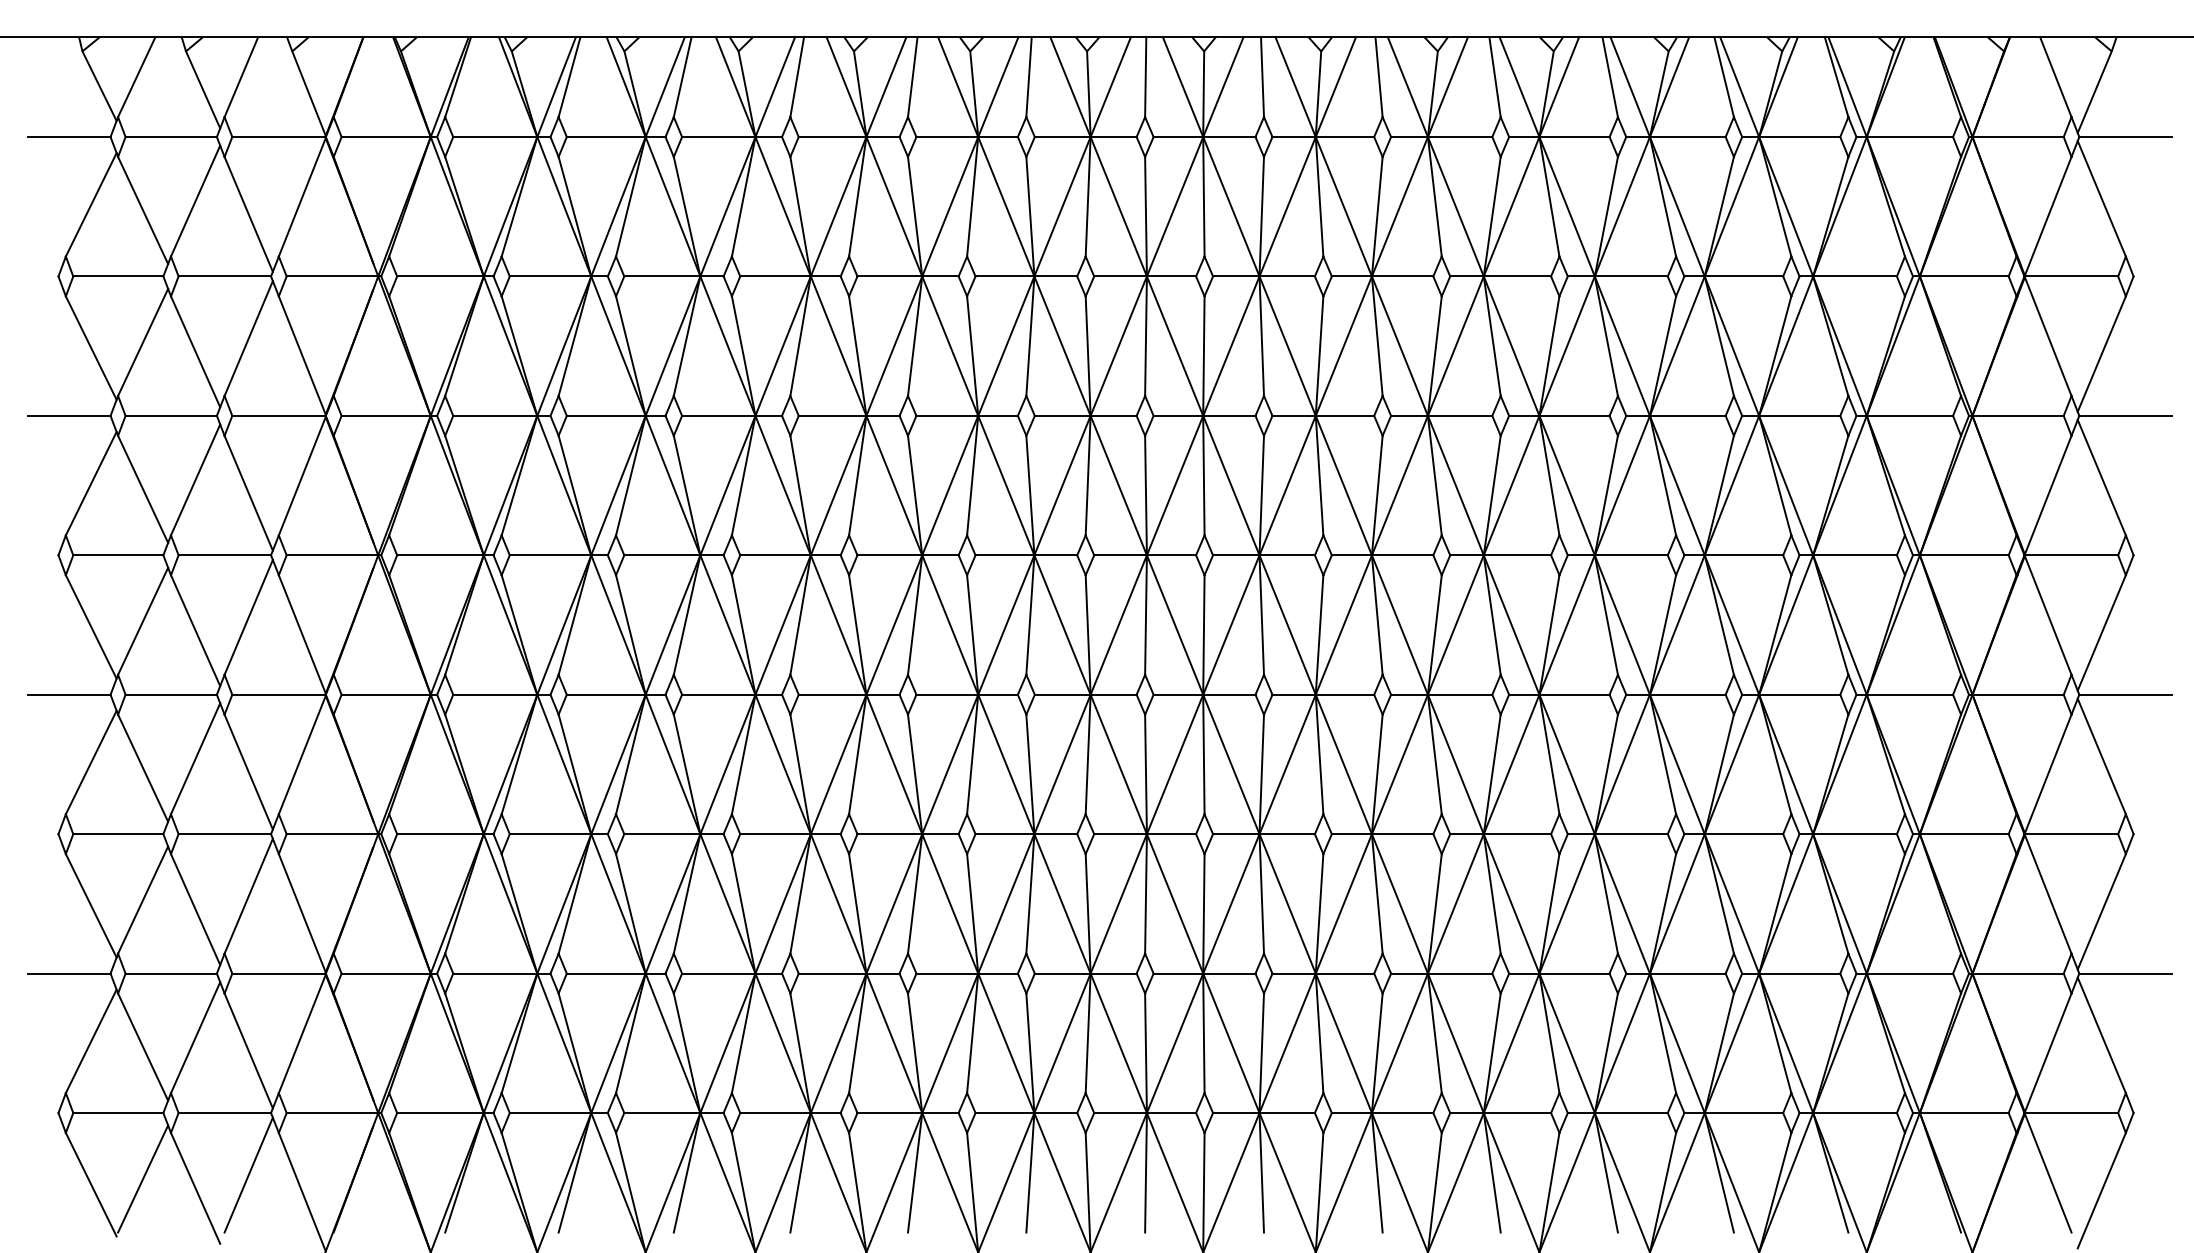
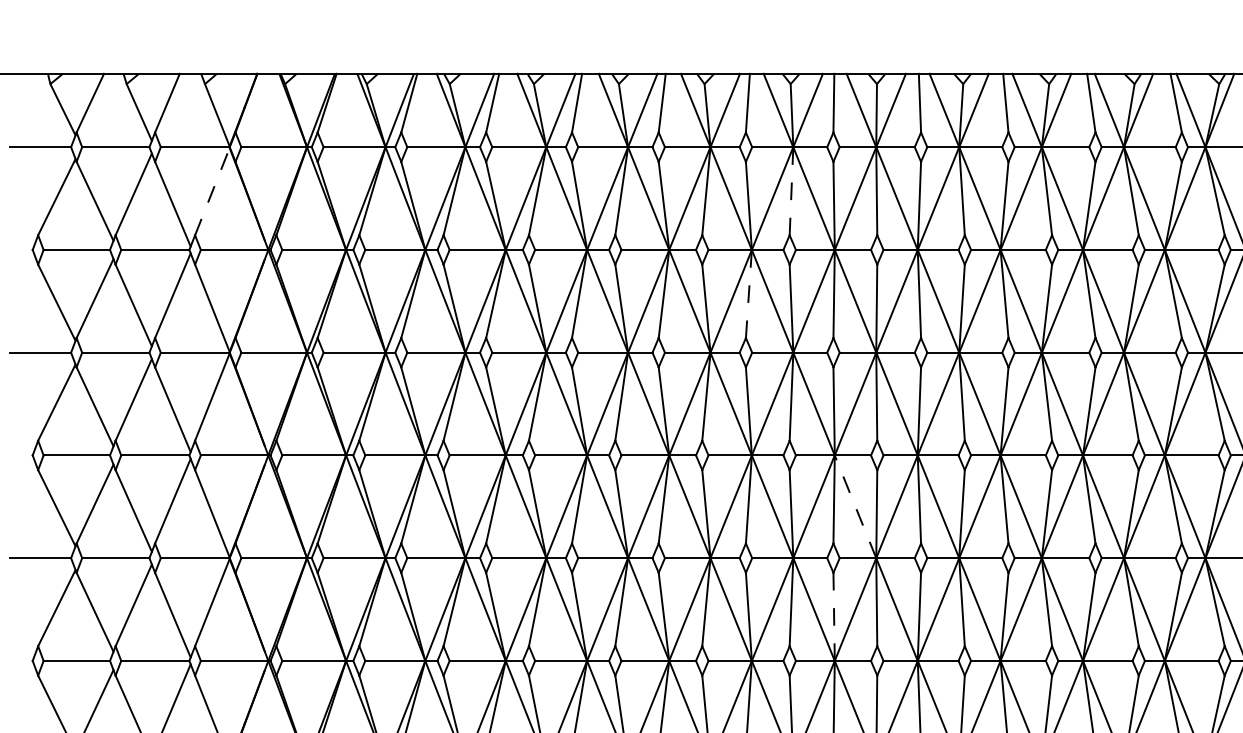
line: (1088, 196) -> (791, 191), solid -> dashed
line: (302, 197) -> (212, 191), solid -> dashed
line: (1030, 336) -> (748, 294), solid -> dashed
line: (1174, 624) -> (855, 506), solid -> dashed
line: (1146, 774) -> (834, 616), solid -> dashed

